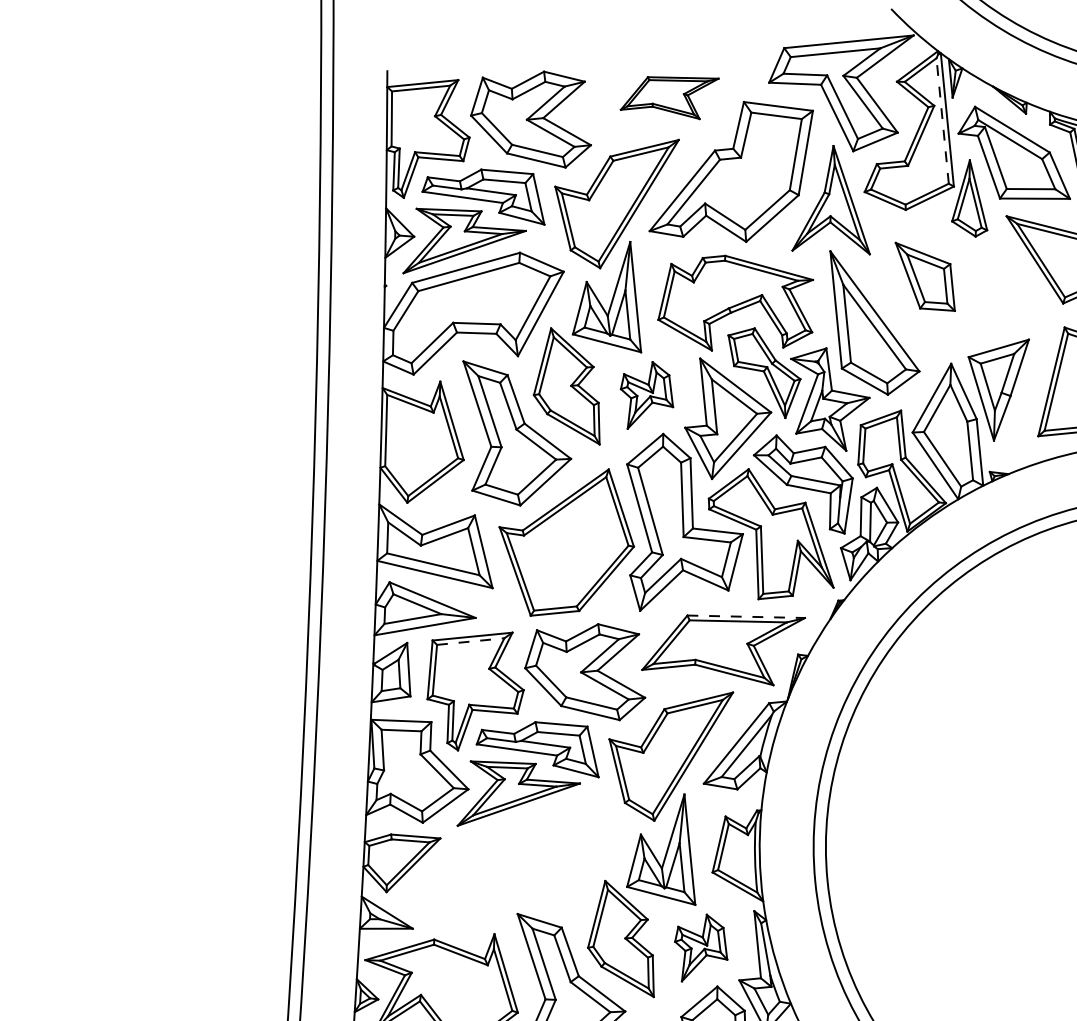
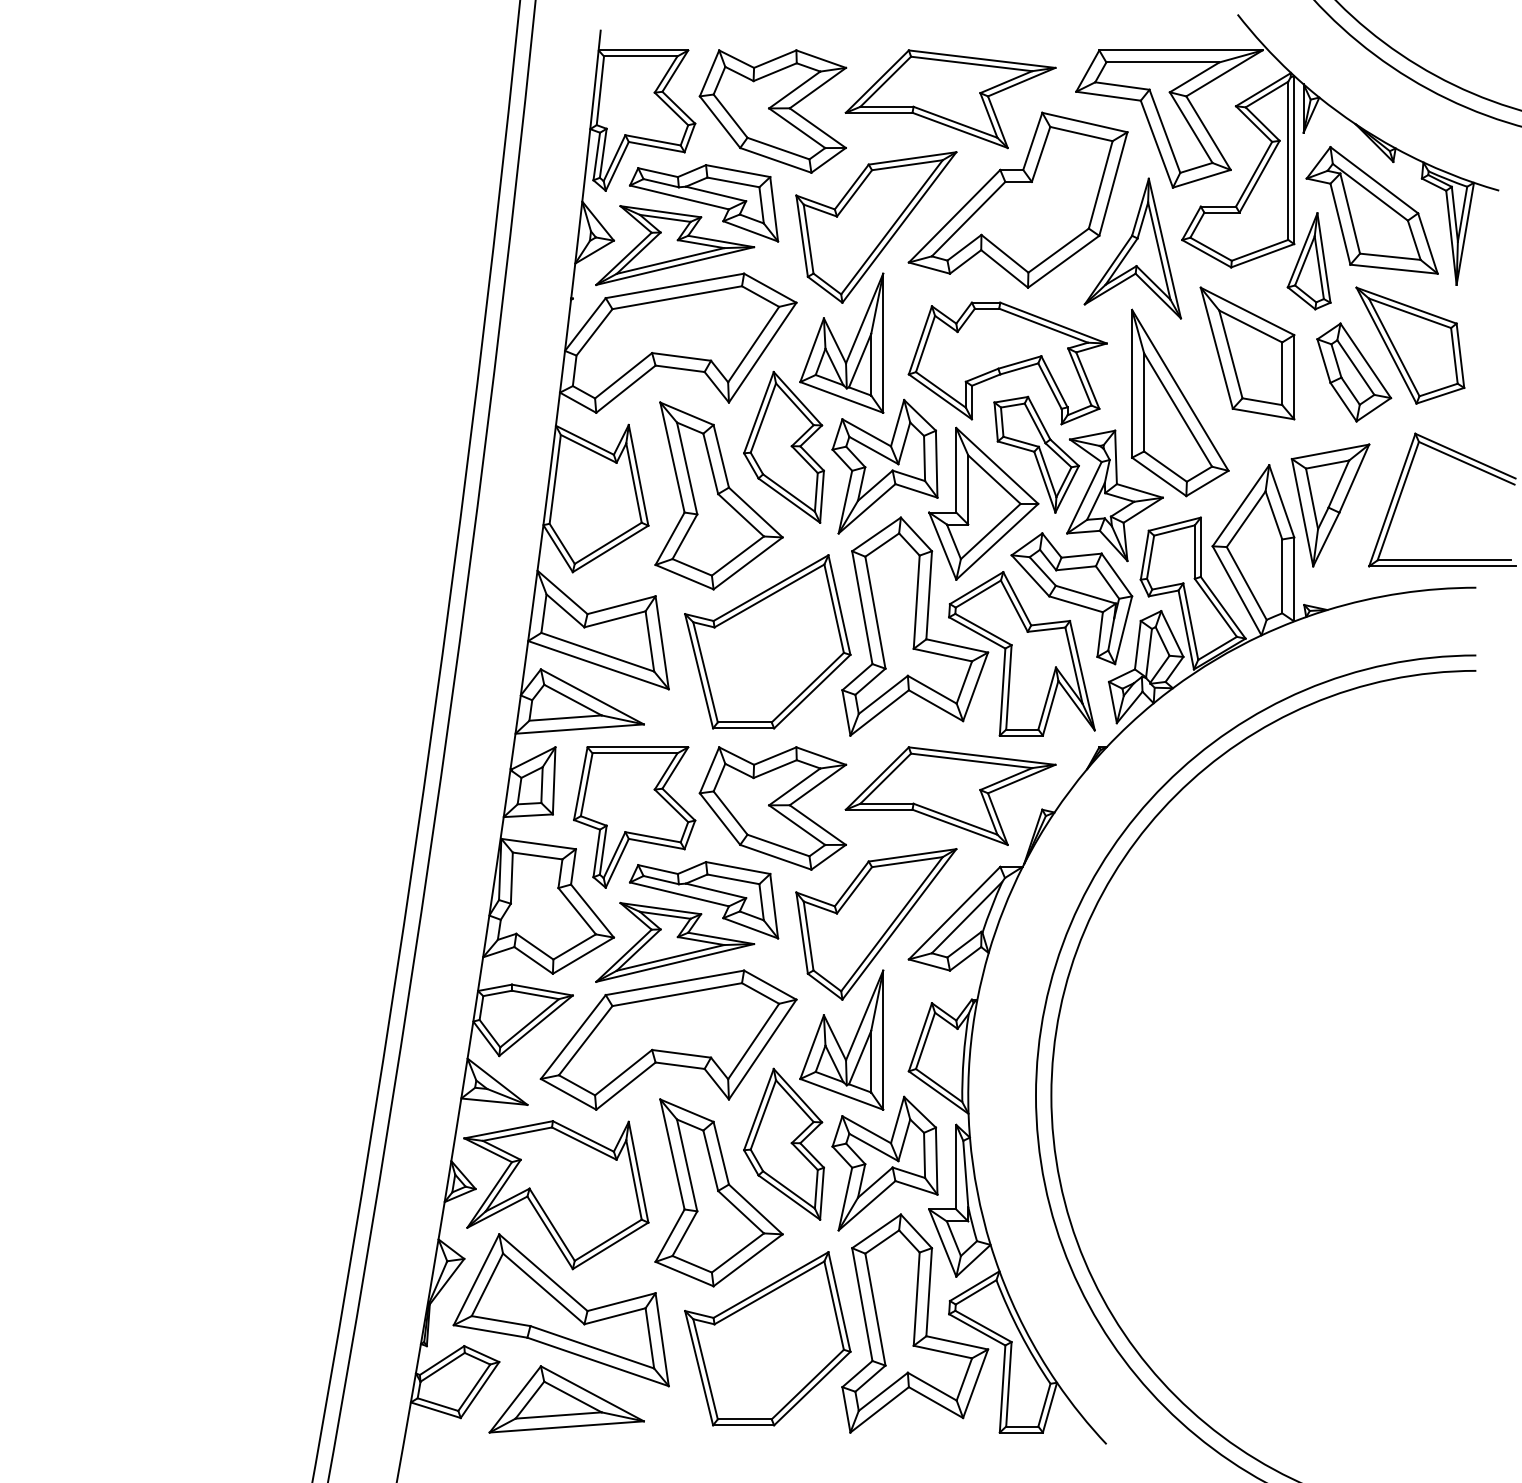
part: (670, 98) -> (950, 99), size x1.67
line: (942, 120) -> (1288, 160), dashed -> solid
part: (925, 276) -> (1247, 353), size x1.43
part: (1011, 283) -> (1354, 372), added
part: (646, 394) -> (884, 466), size x1.67
line: (746, 617) -> (982, 756), dashed -> solid
line: (471, 641) -> (635, 753), dashed -> solid
part: (519, 865) -> (668, 1039), added
part: (700, 947) -> (884, 1163), size x1.67

